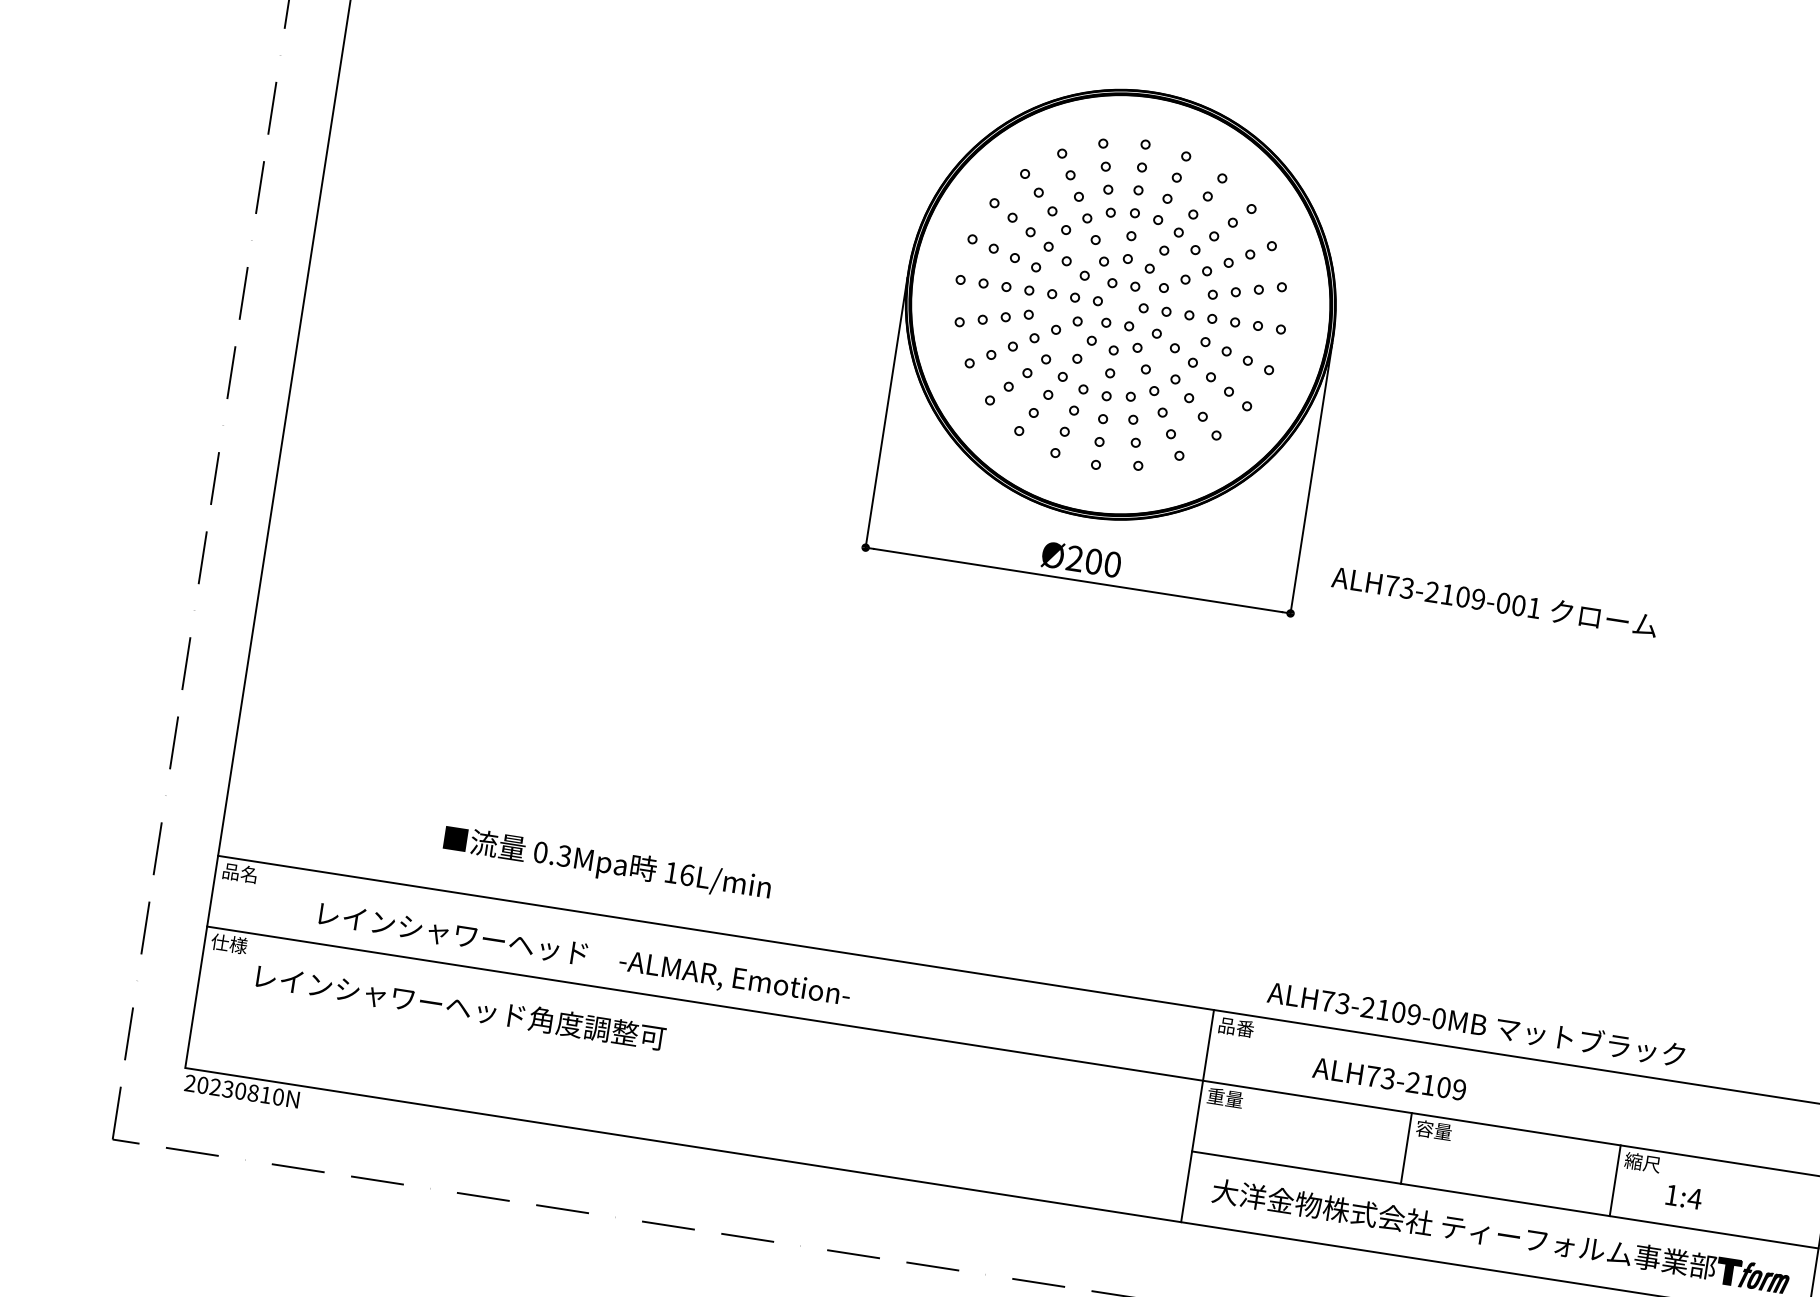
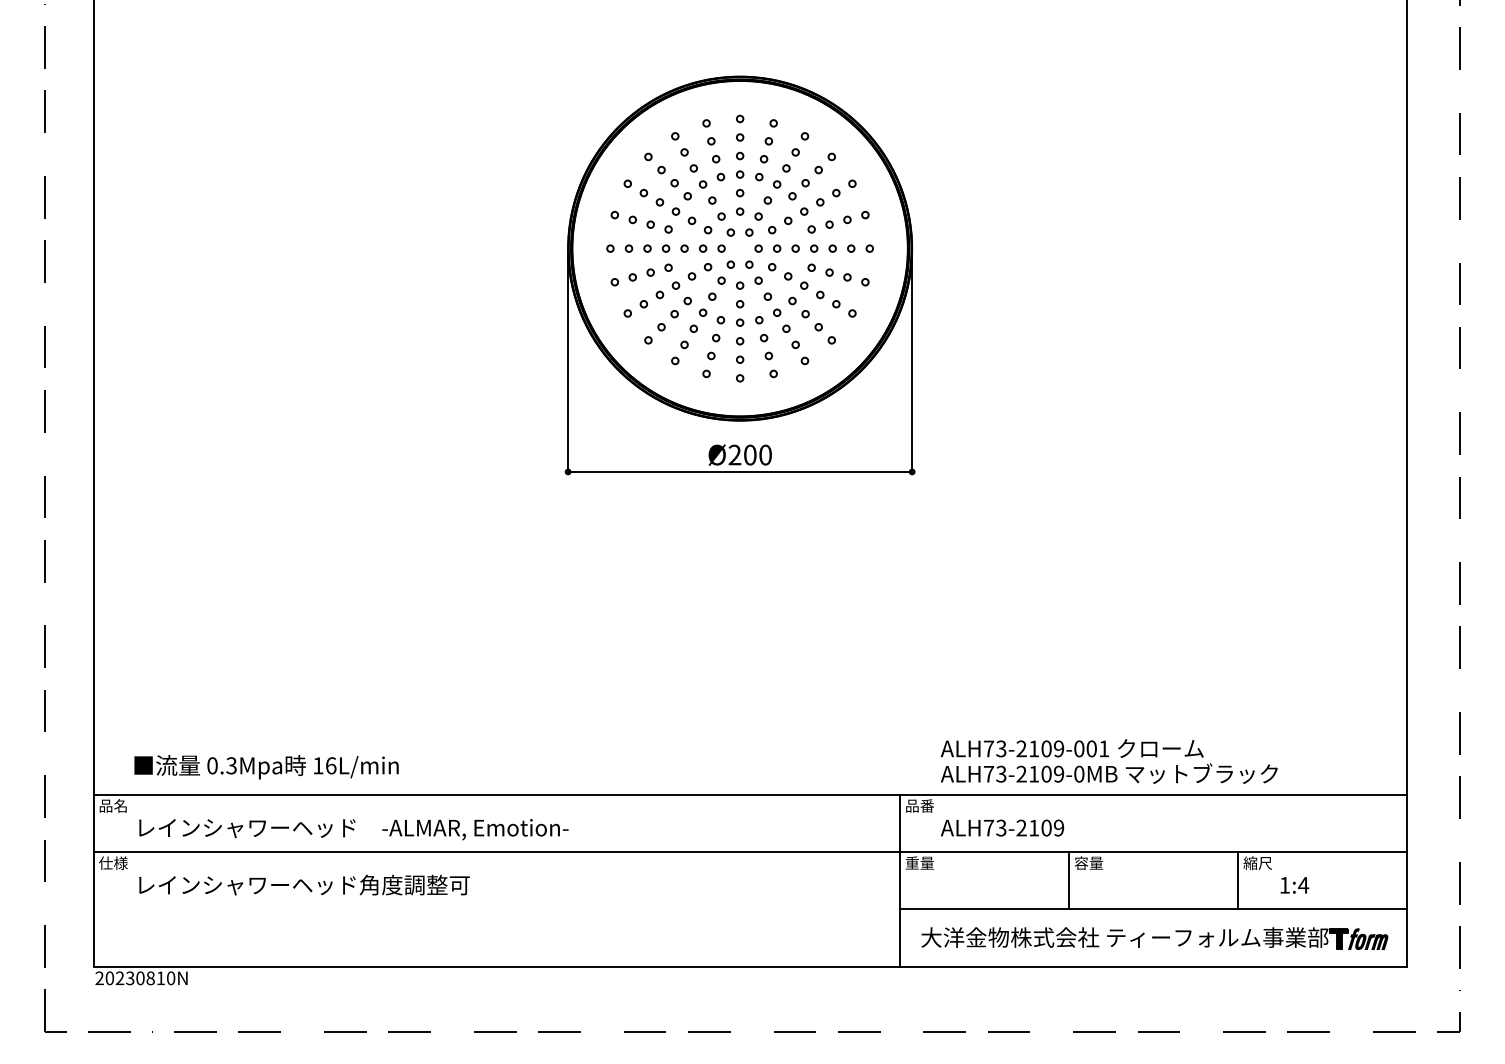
text: (1495, 601) -> (1072, 748), moved
text: (607, 864) -> (266, 767), moved
text: (584, 956) -> (353, 829), moved
text: (1389, 1078) -> (1002, 827), moved

